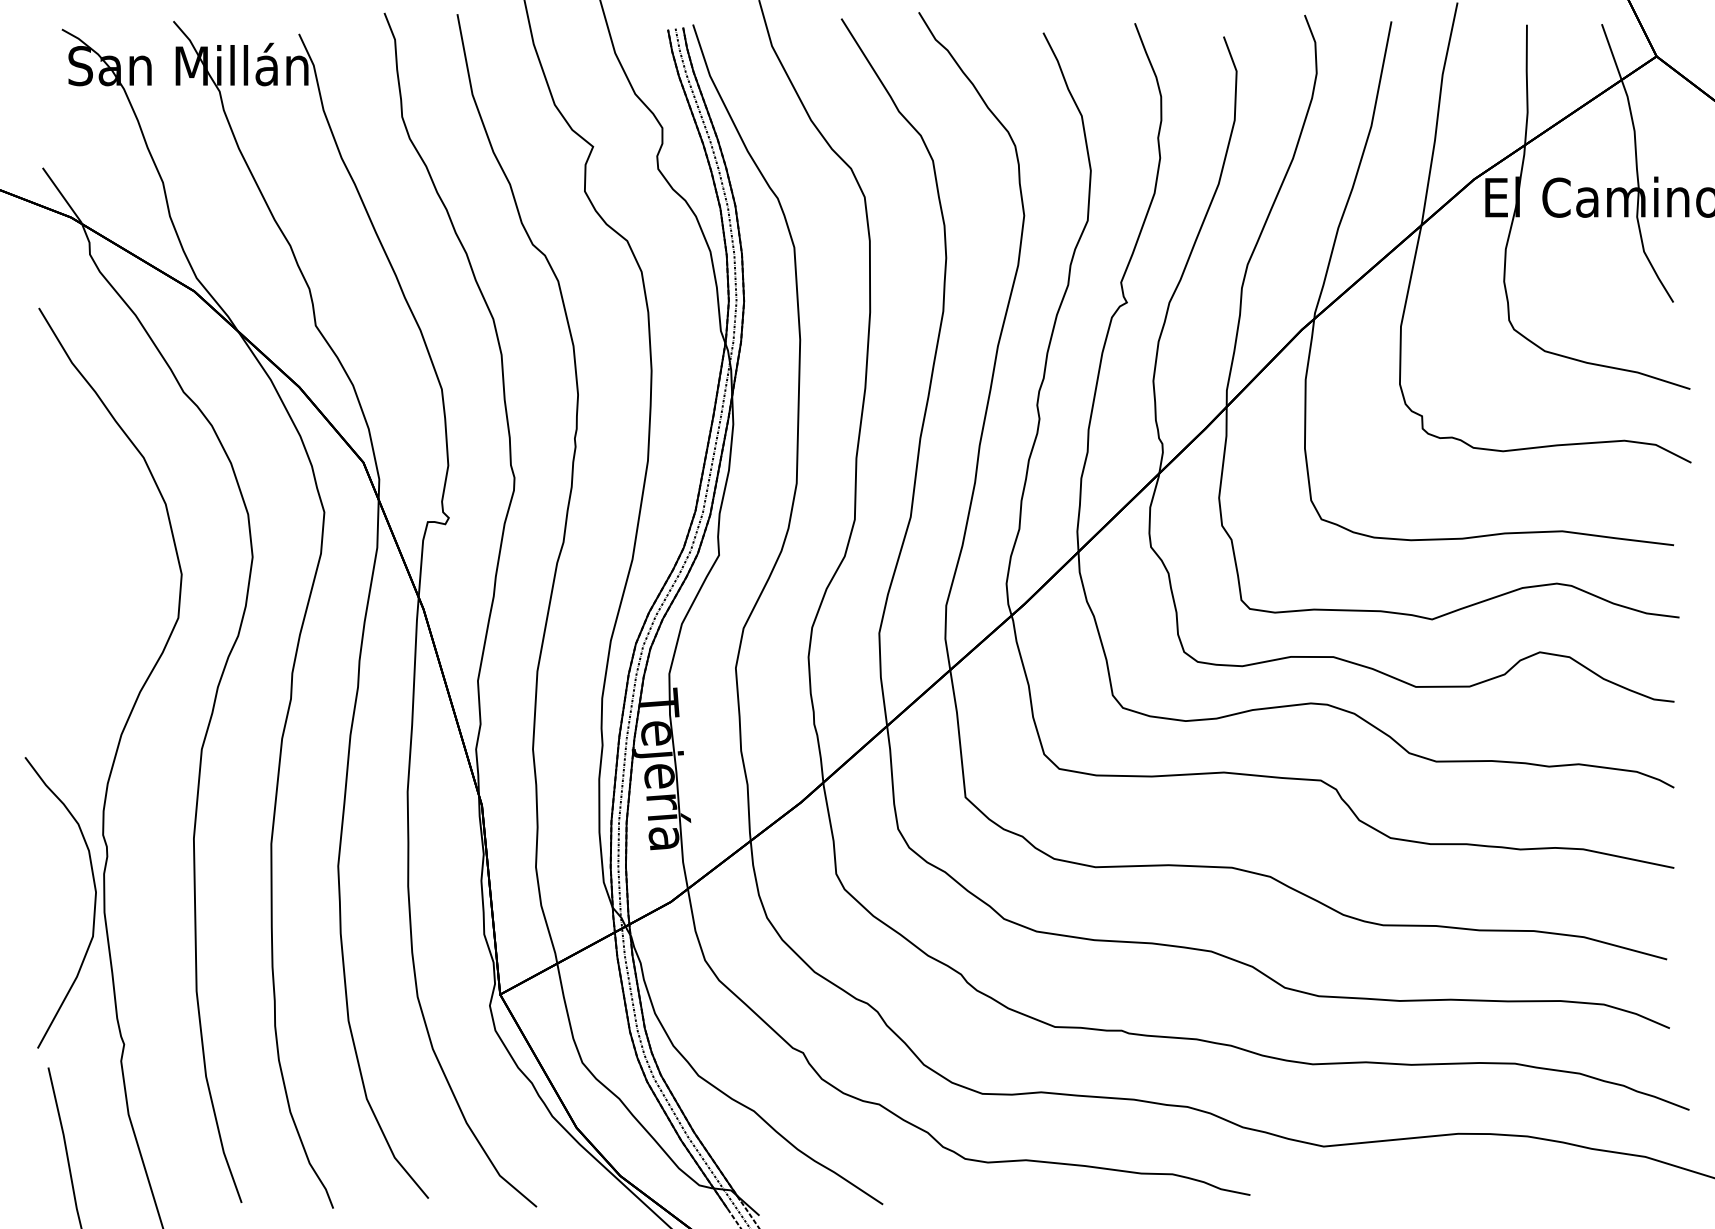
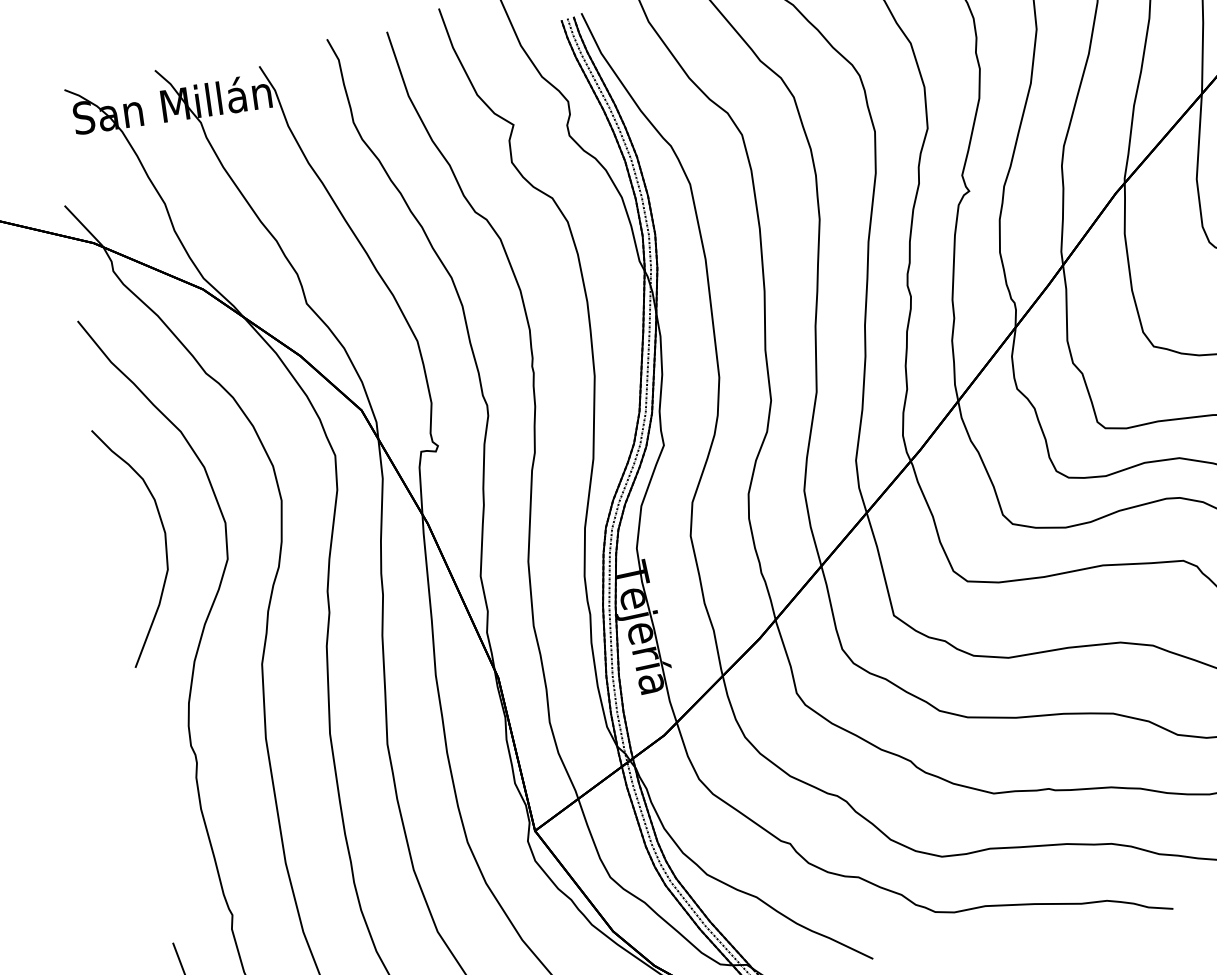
curve: (93, 910) -> (165, 548), moved

